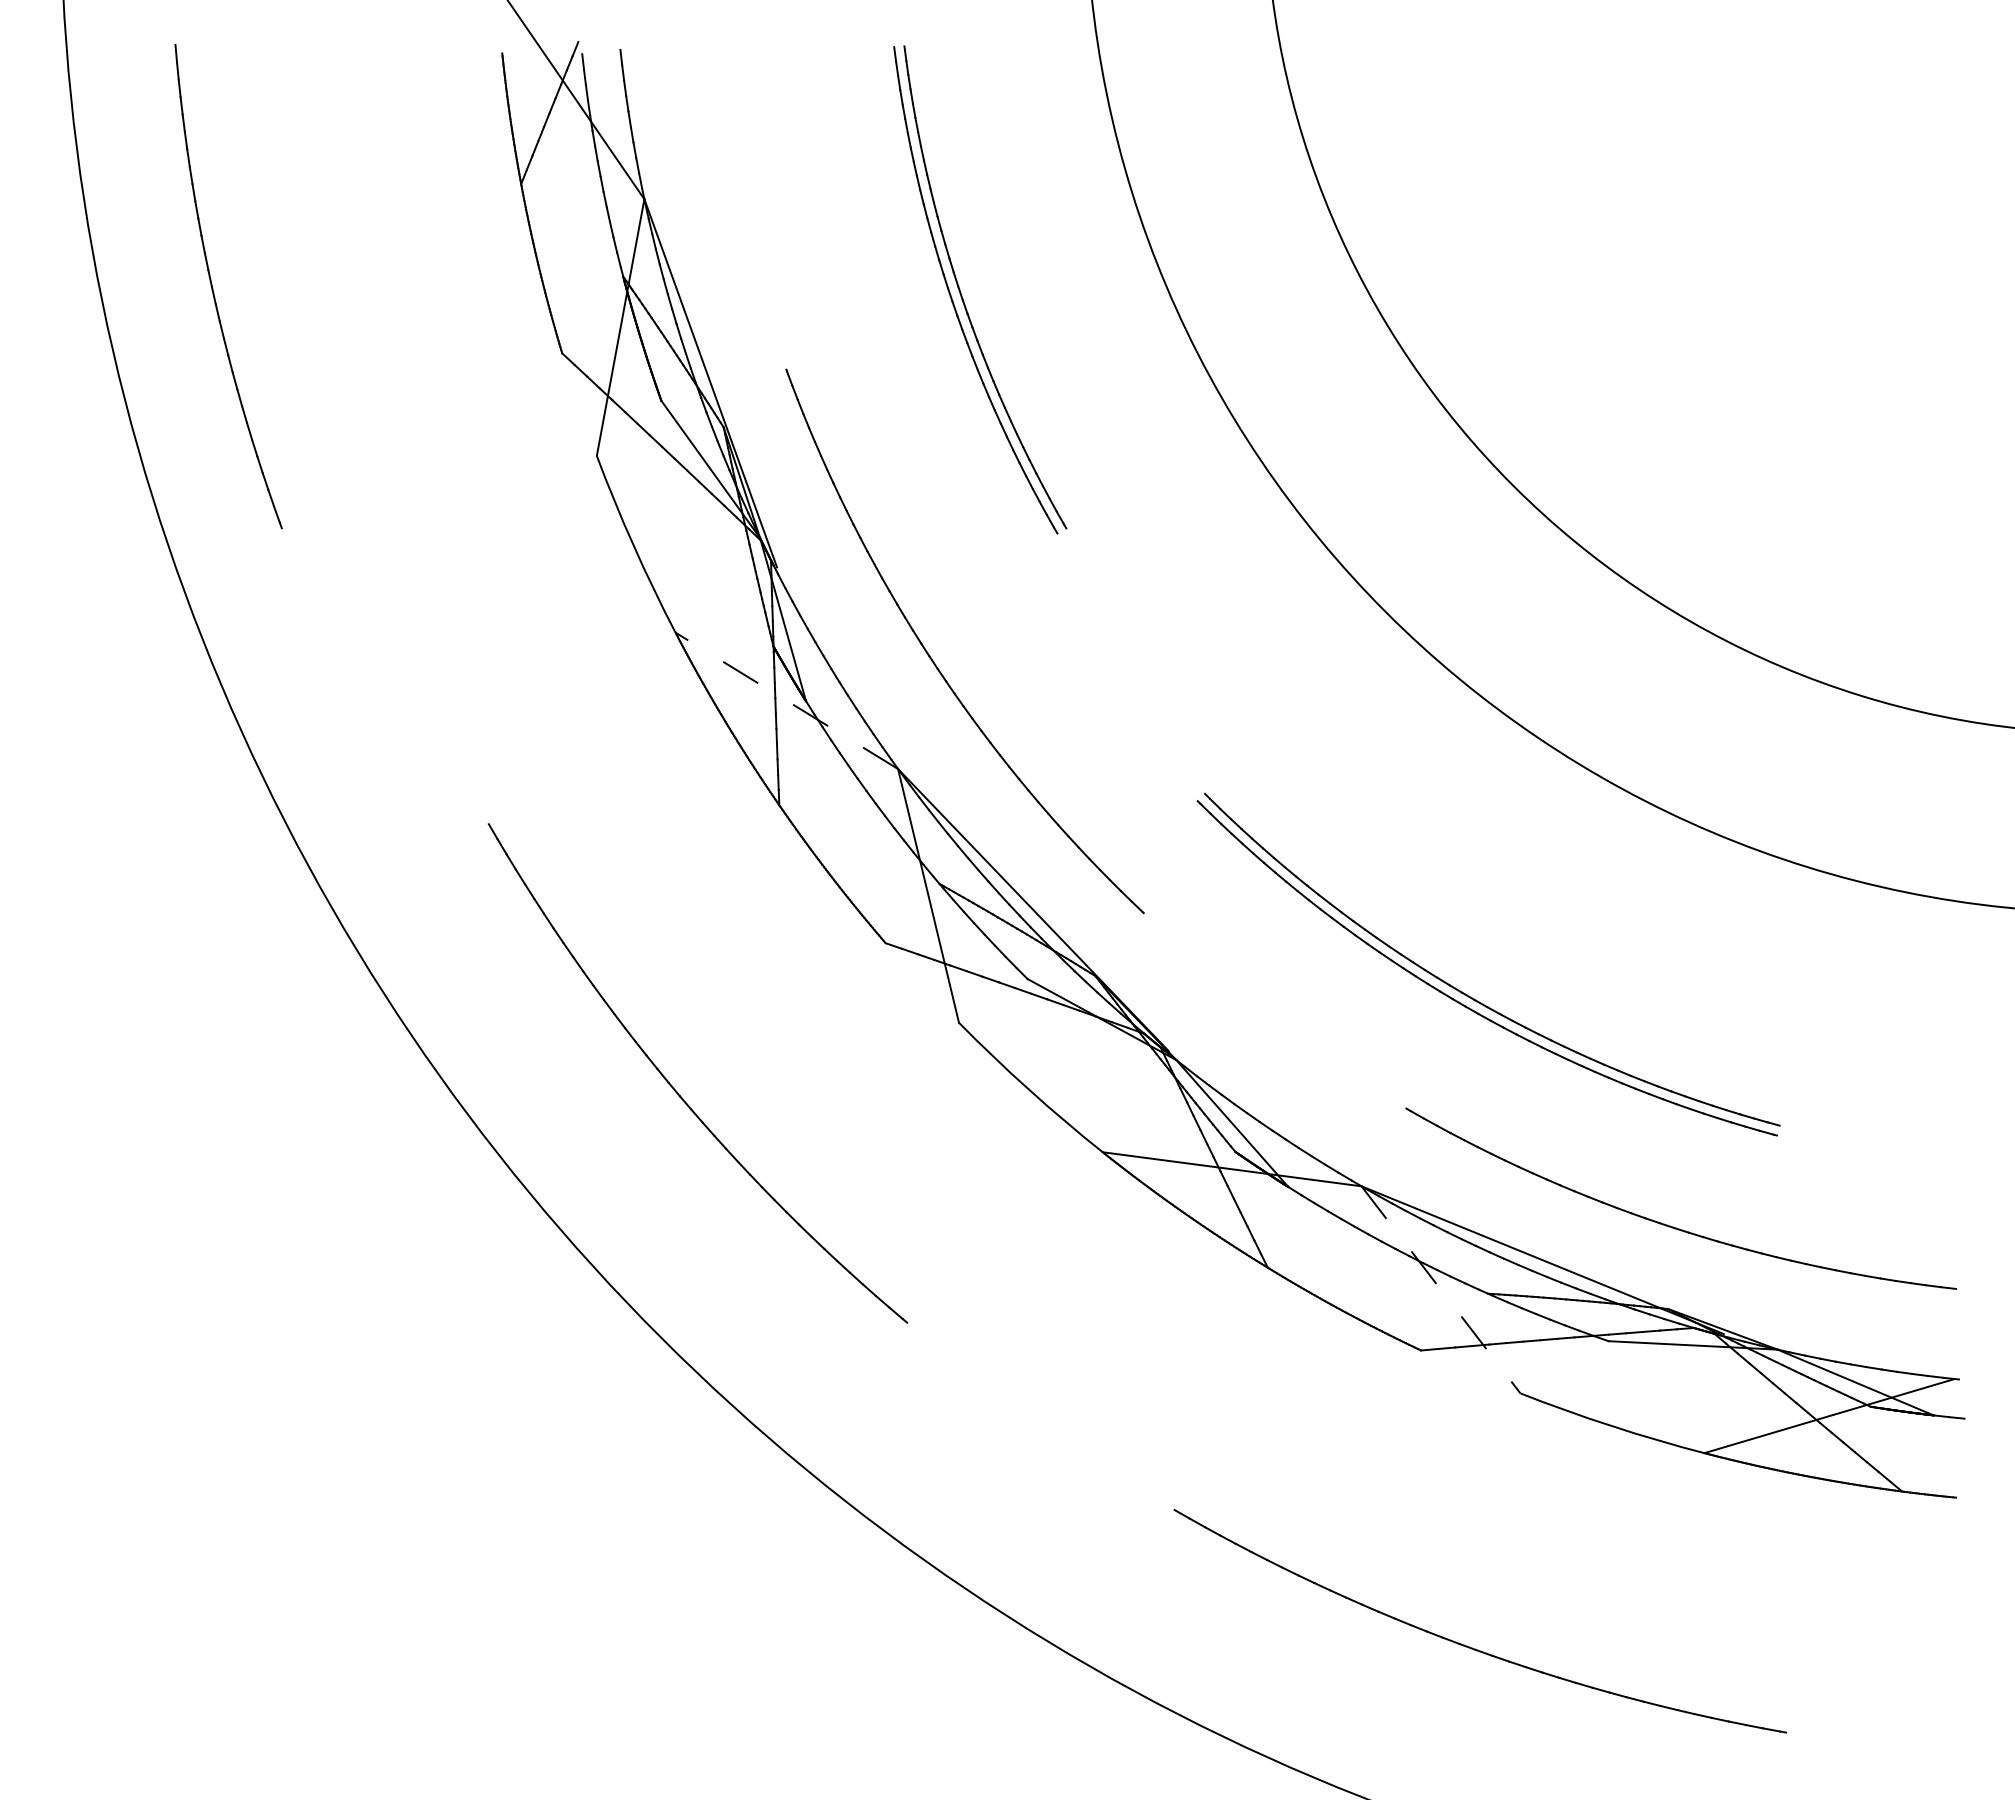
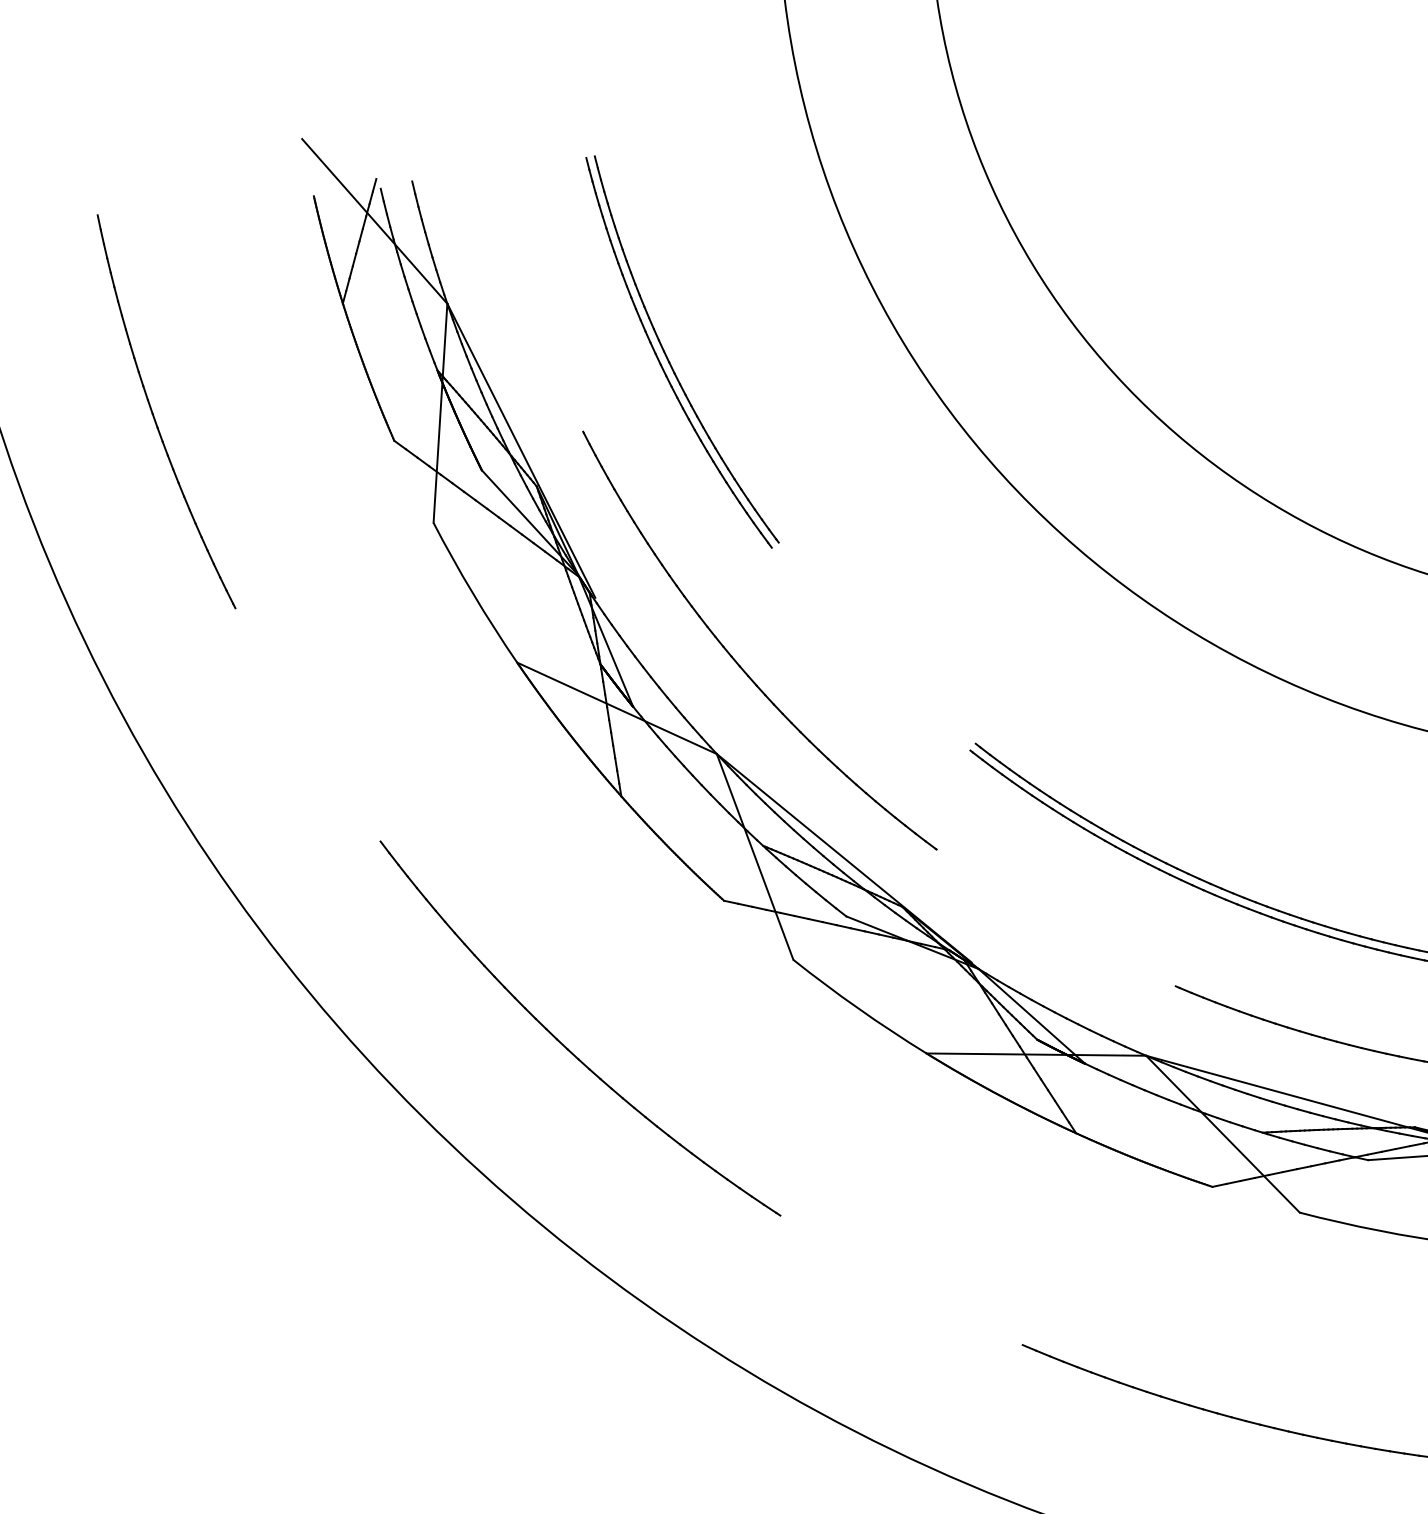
part: (213, 288) -> (154, 414), moved
part: (962, 295) -> (668, 358), moved
line: (786, 700) -> (616, 708), dashed -> solid
line: (1441, 1290) -> (1223, 1134), dashed -> solid

